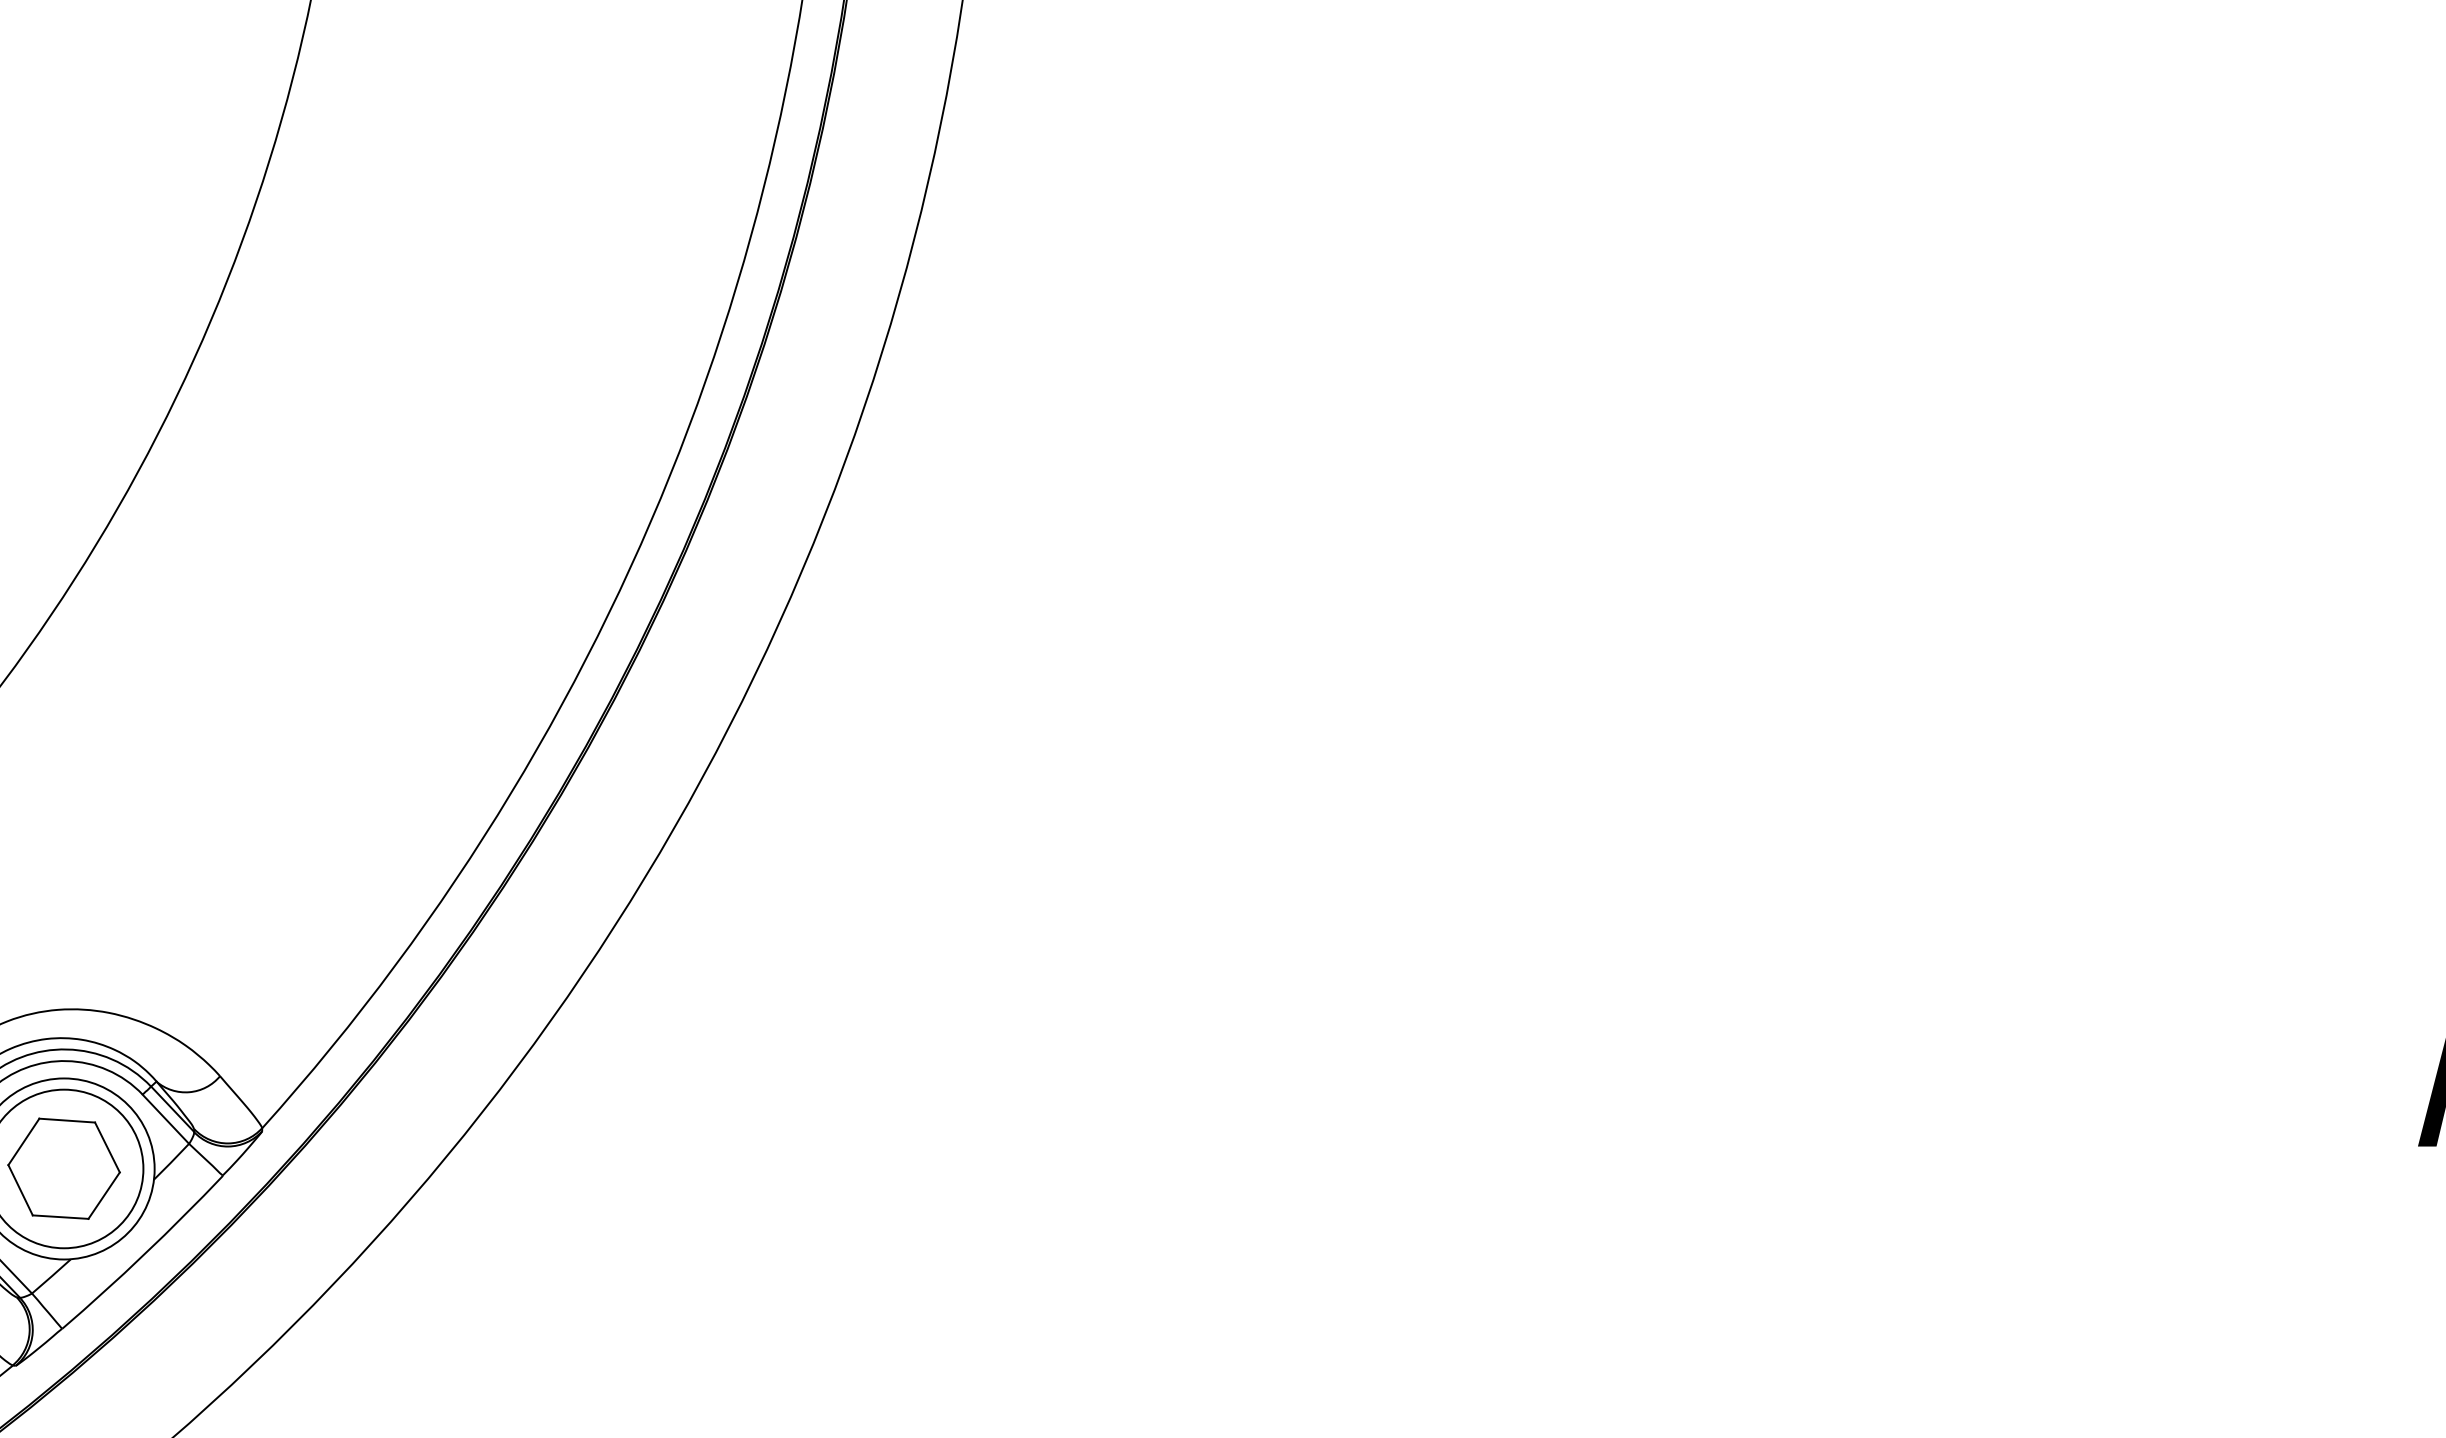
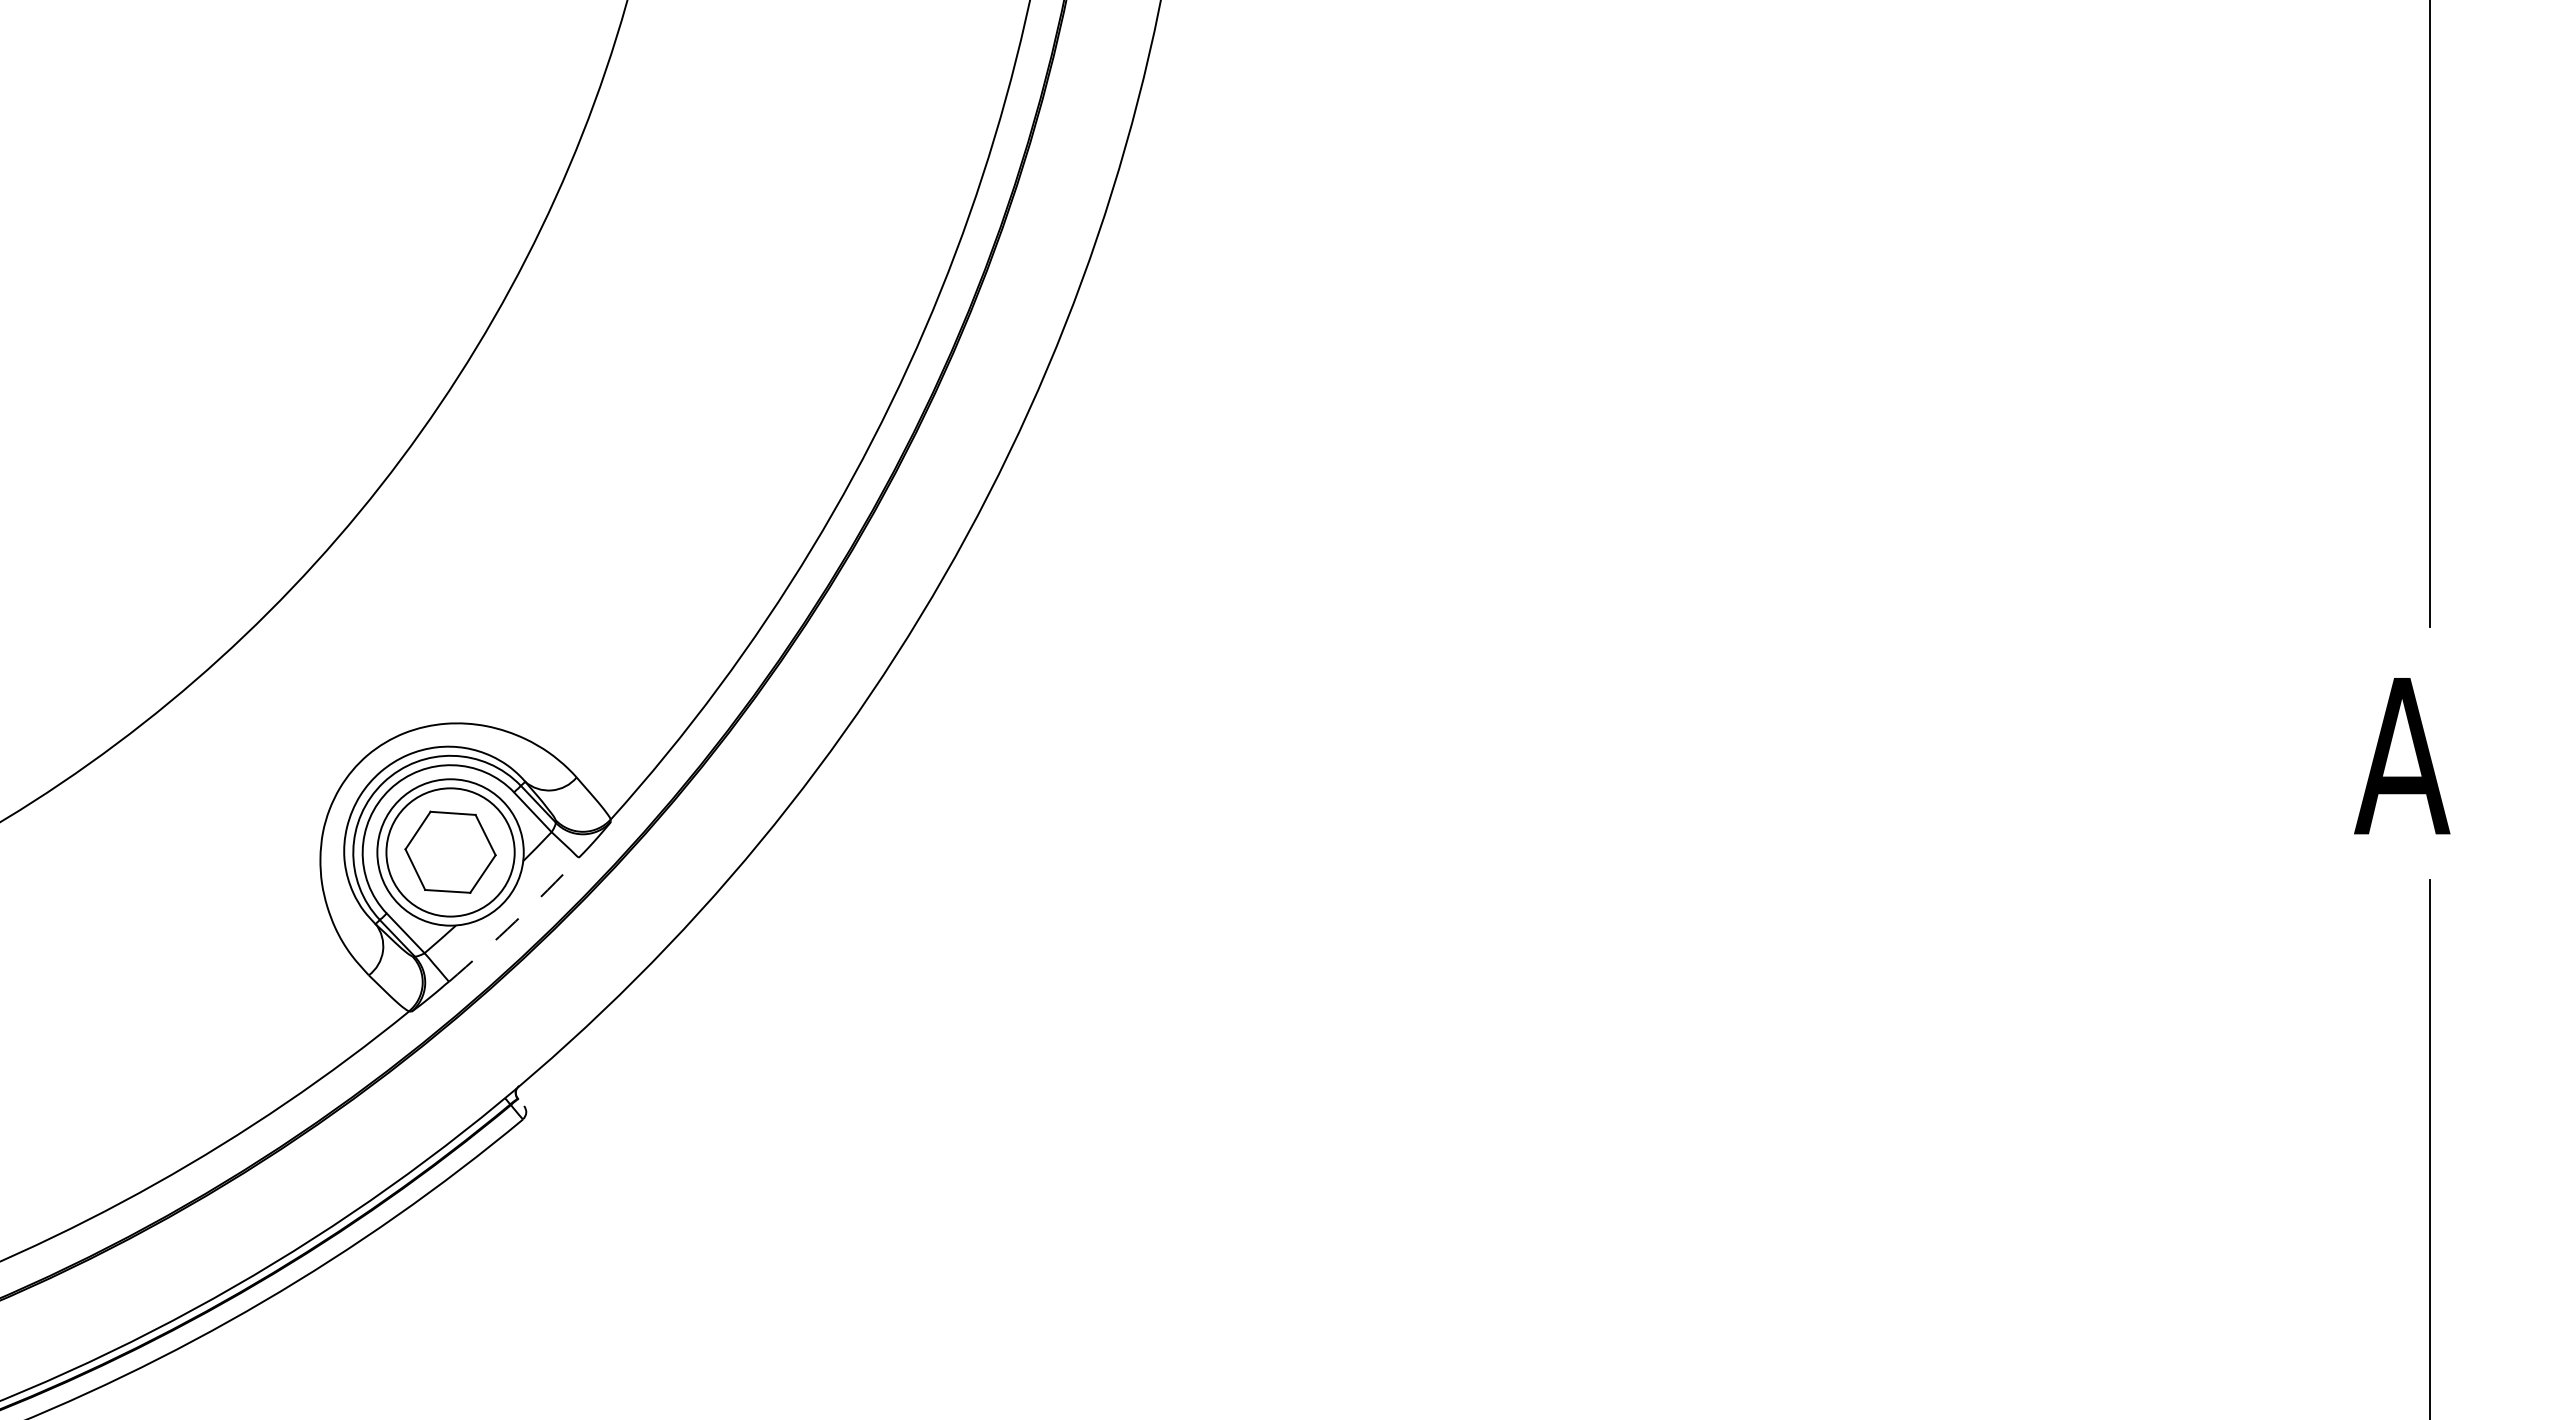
arc: (144, 1254) -> (515, 921), solid -> dashed

